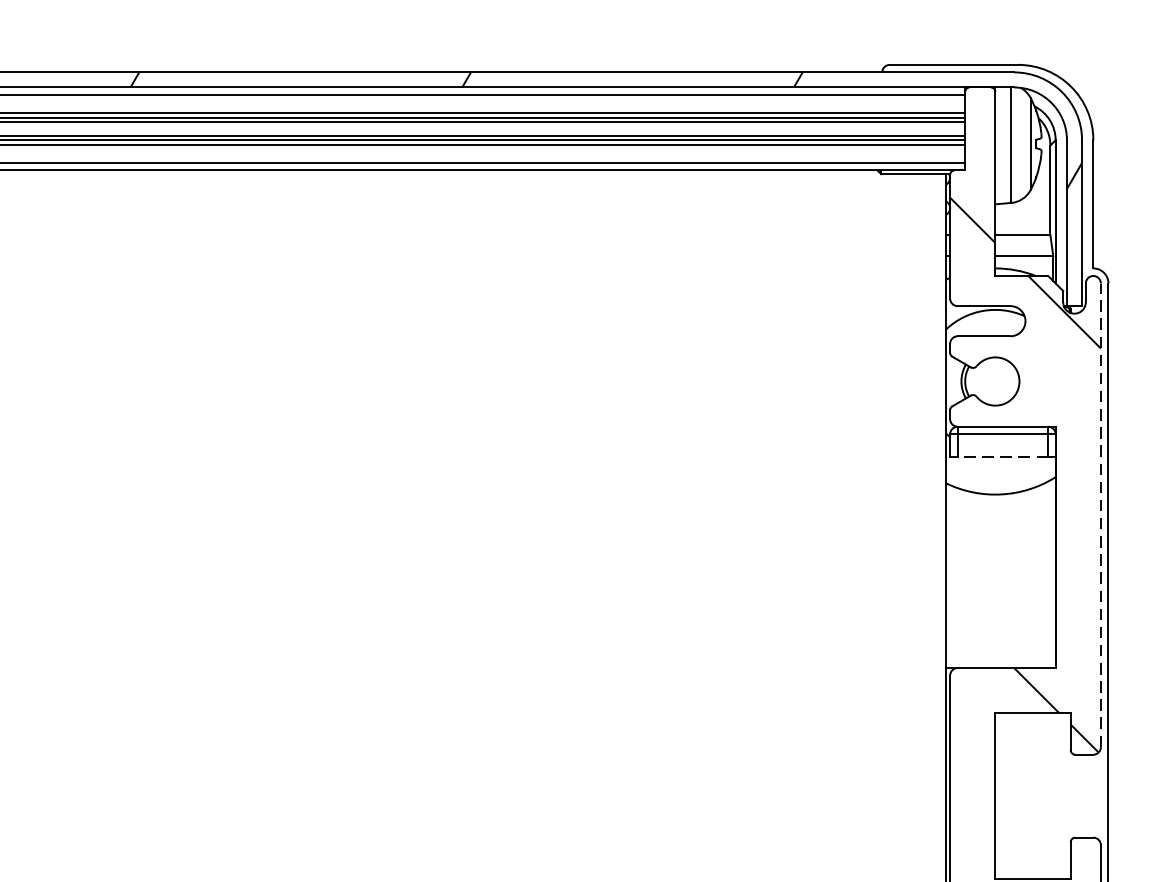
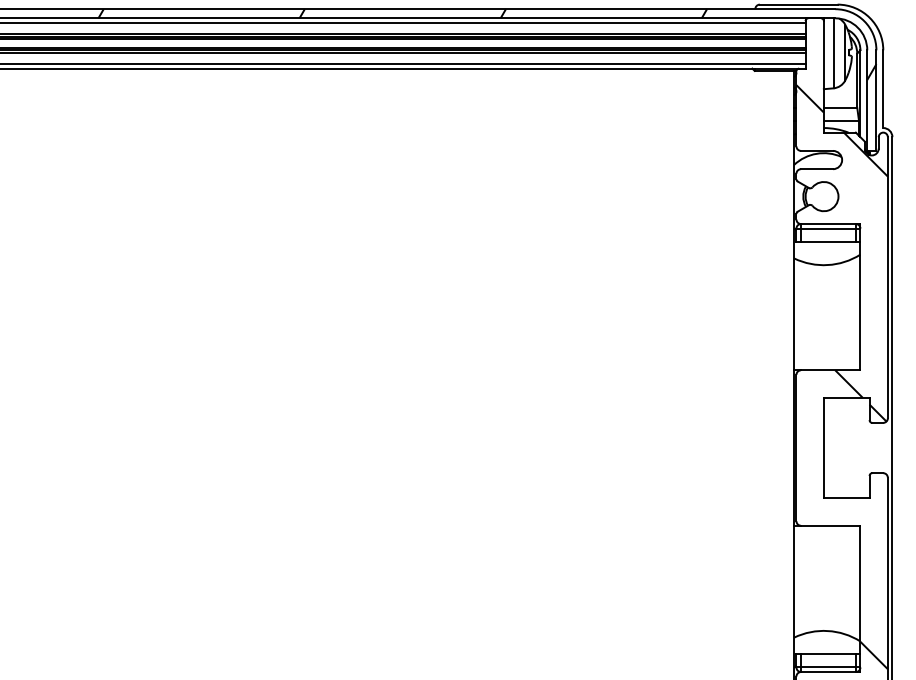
line: (1001, 457) -> (827, 242), dashed -> solid
line: (1100, 514) -> (887, 277), dashed -> solid

